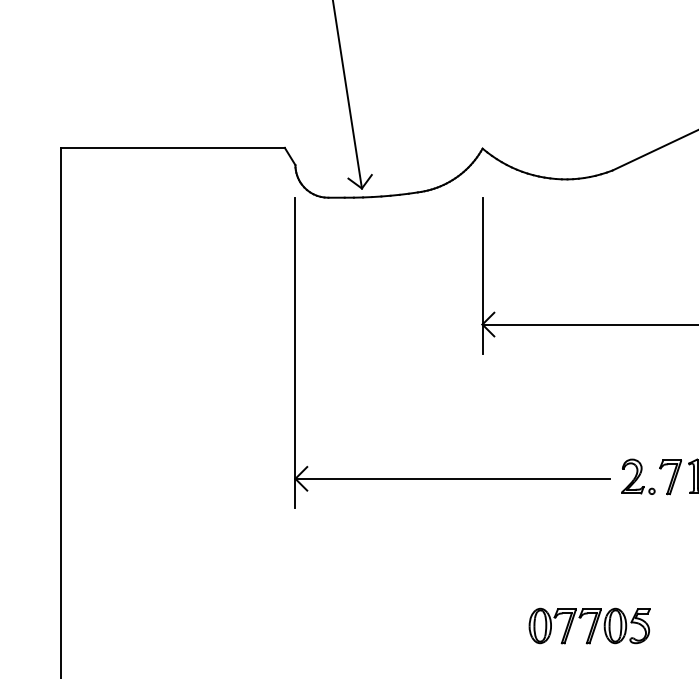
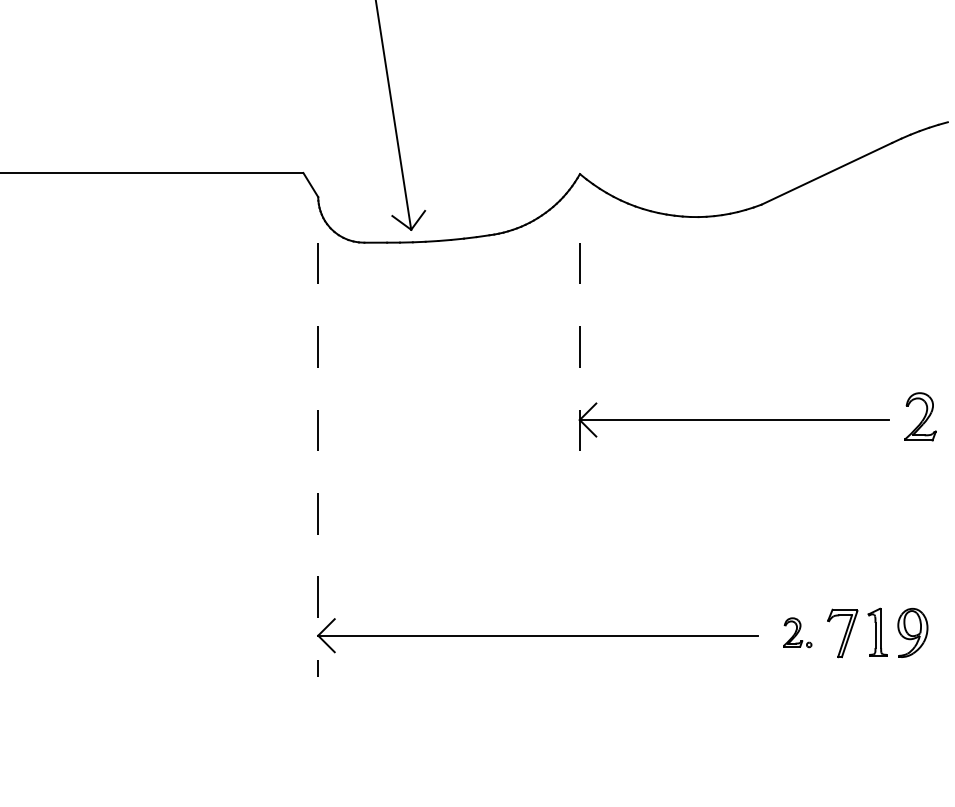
line: (482, 276) -> (579, 352), solid -> dashed
line: (295, 353) -> (318, 460), solid -> dashed
part: (638, 476) -> (797, 632), size x0.6

